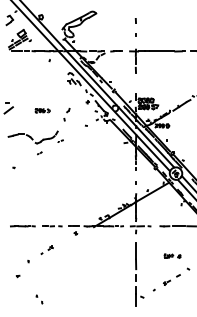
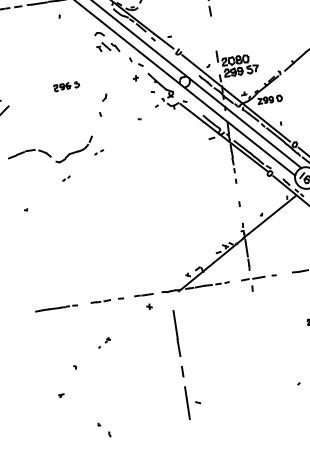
part: (42, 110) -> (66, 85), moved
part: (46, 249) -> (103, 342), size x0.6
part: (139, 274) -> (187, 364), moved

